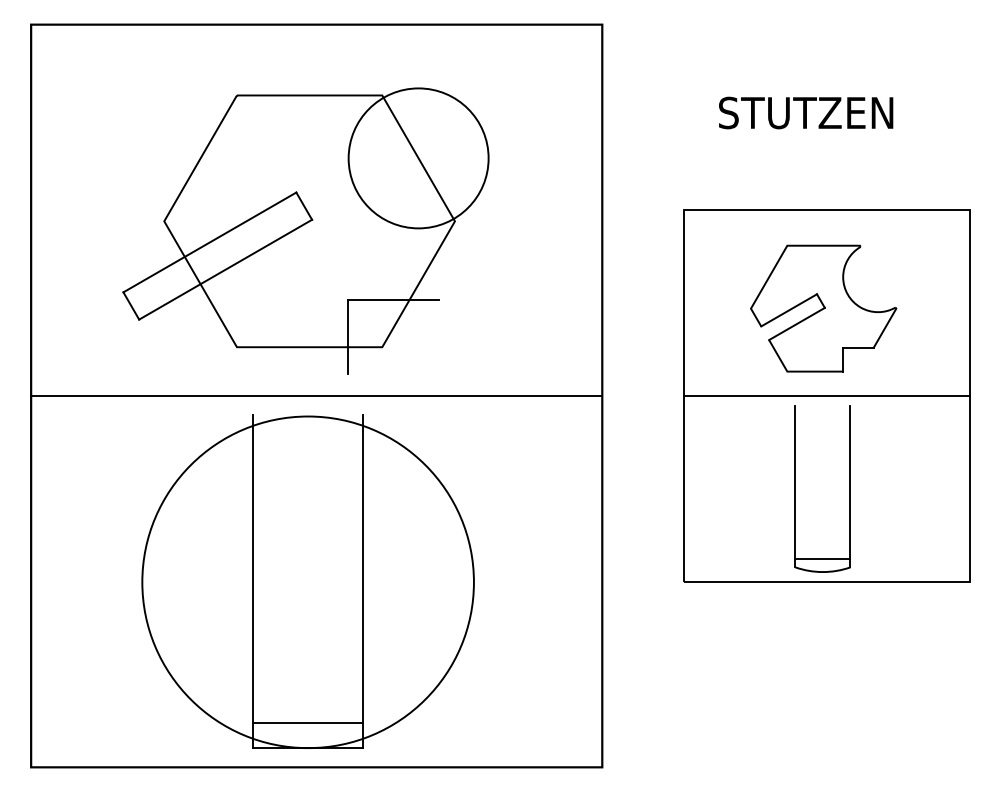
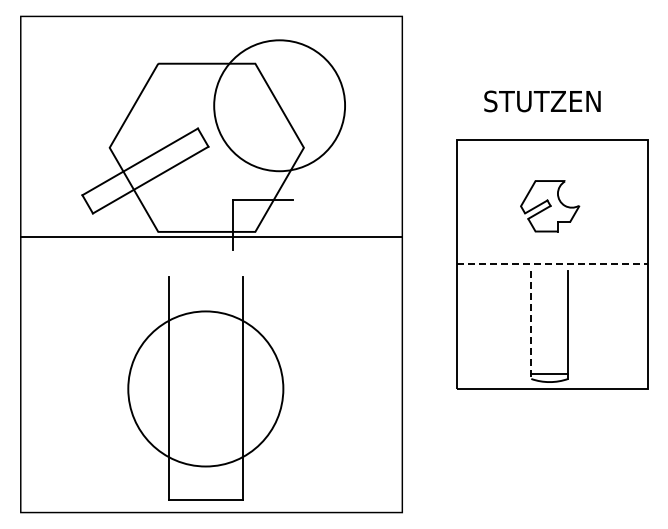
text: (806, 113) -> (542, 101), moved
circle: (418, 157) -> (279, 105), size x1.4
part: (822, 309) -> (549, 206), size x0.6
line: (316, 396) -> (211, 237), moved
line: (828, 396) -> (553, 264), solid -> dashed
line: (795, 487) -> (531, 325), solid -> dashed
circle: (307, 581) -> (205, 388), size x0.7
line: (307, 722) -> (205, 482), removed

